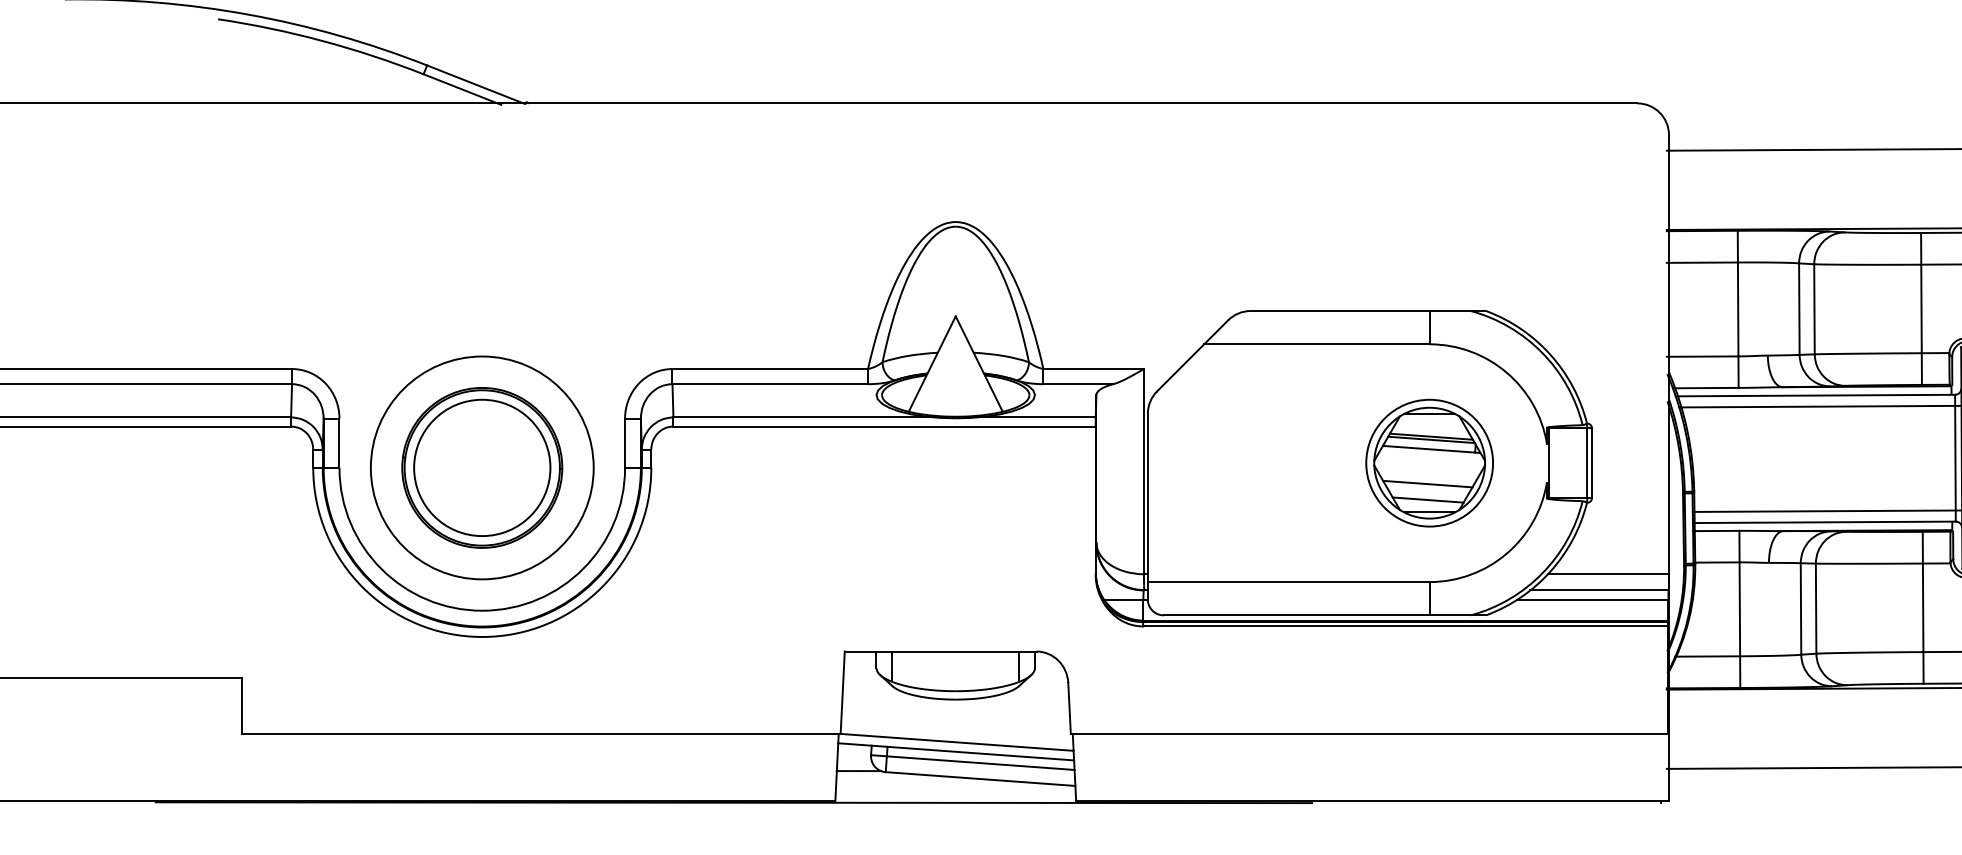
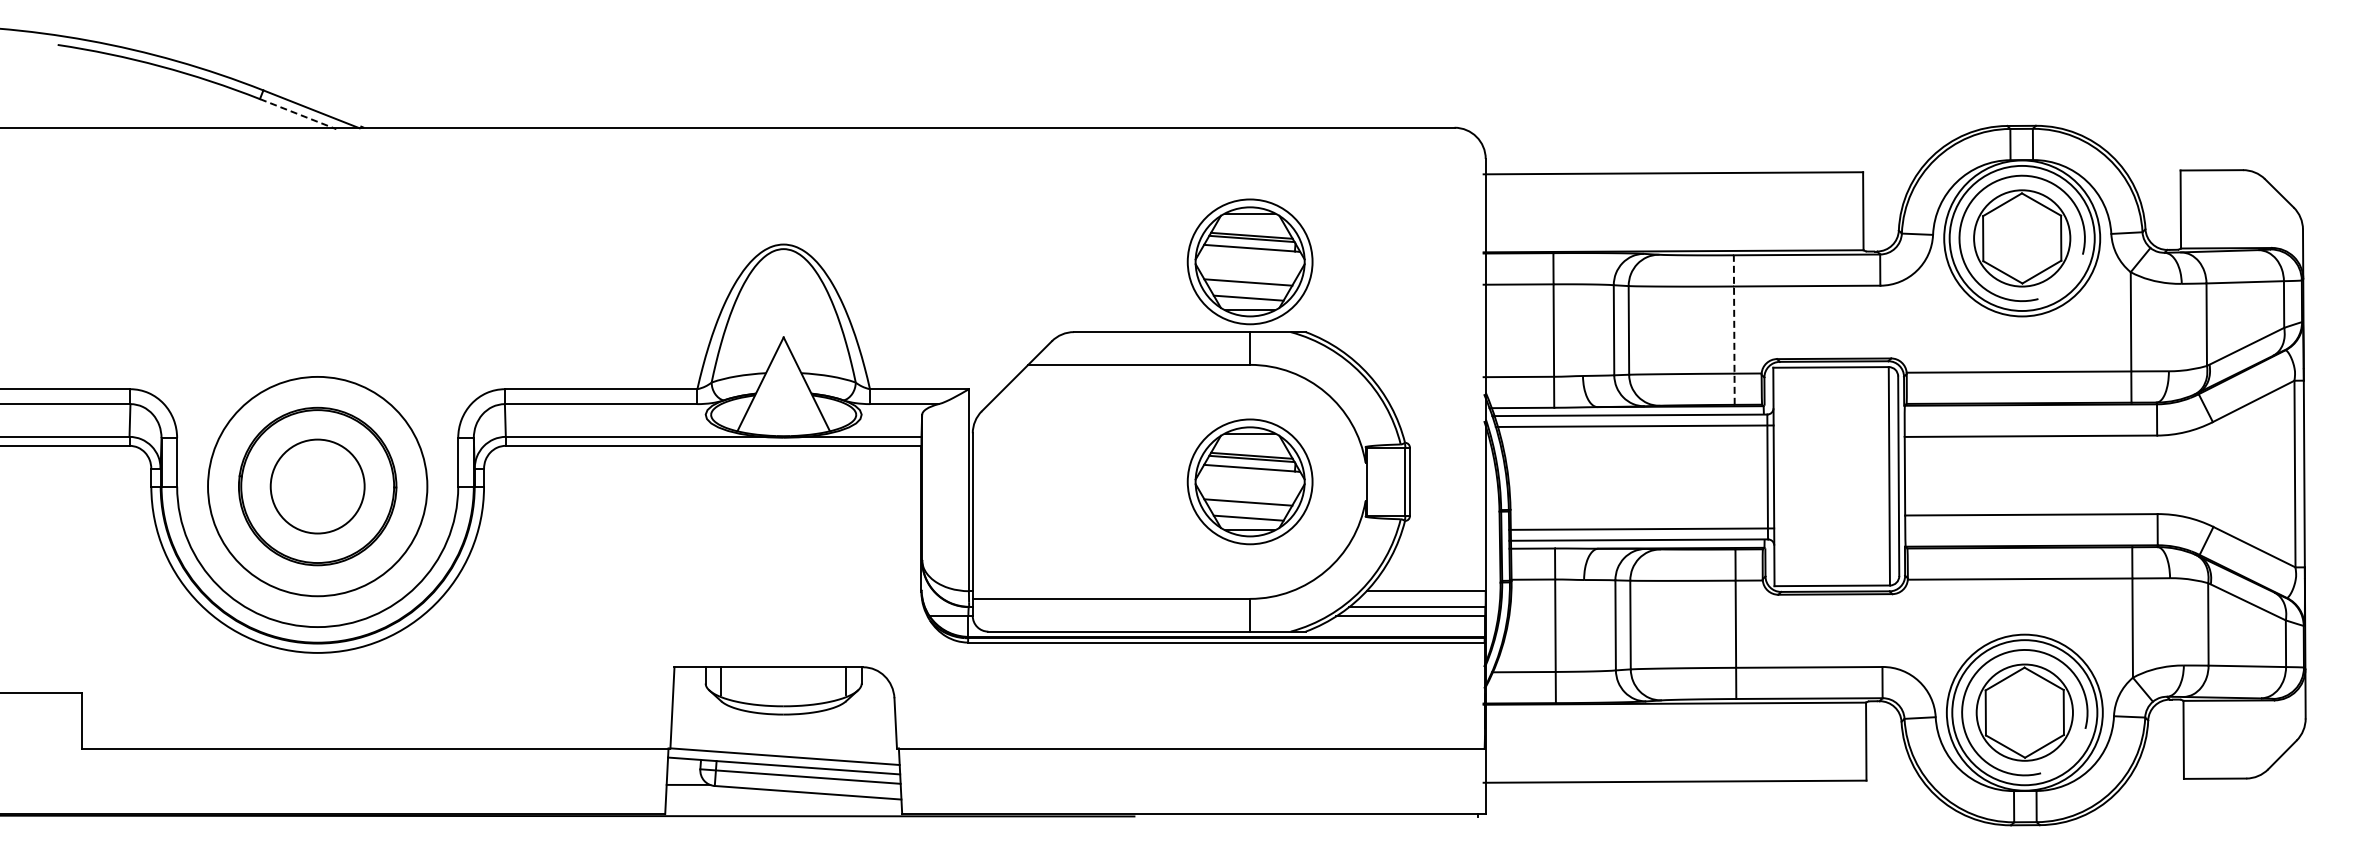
line: (462, 89) -> (298, 114), solid -> dashed
part: (1428, 239) -> (1249, 261), added
line: (1921, 309) -> (1734, 330), solid -> dashed
circle: (482, 467) -> (317, 486), size x0.7

